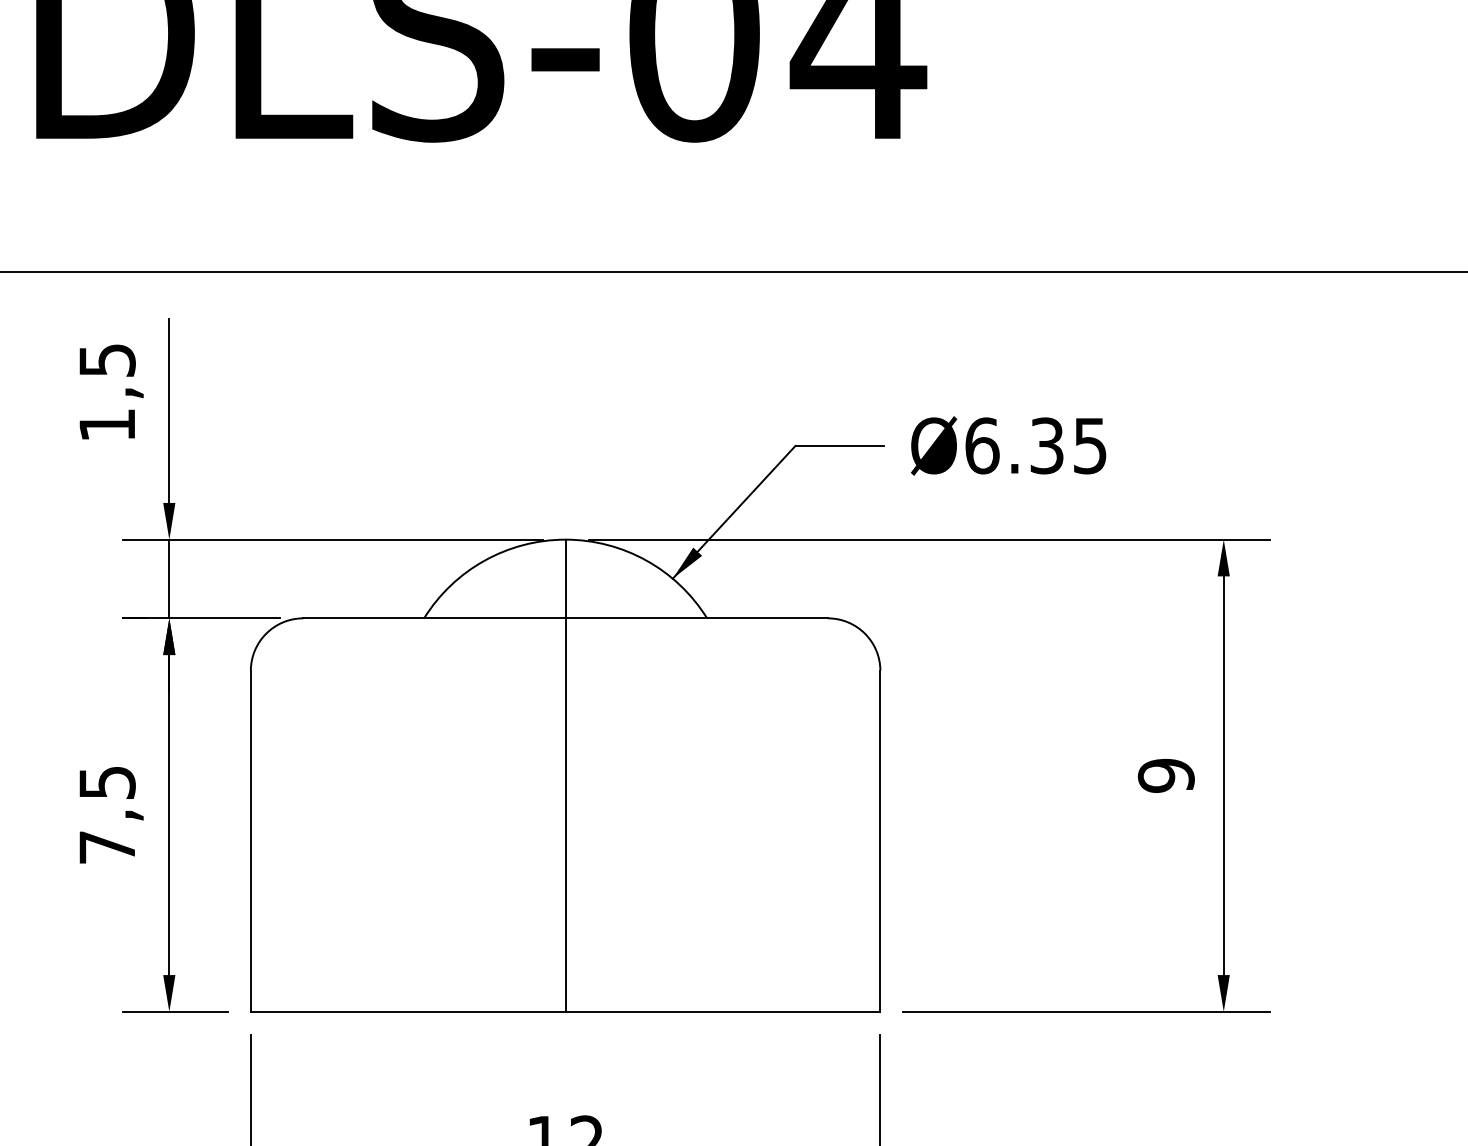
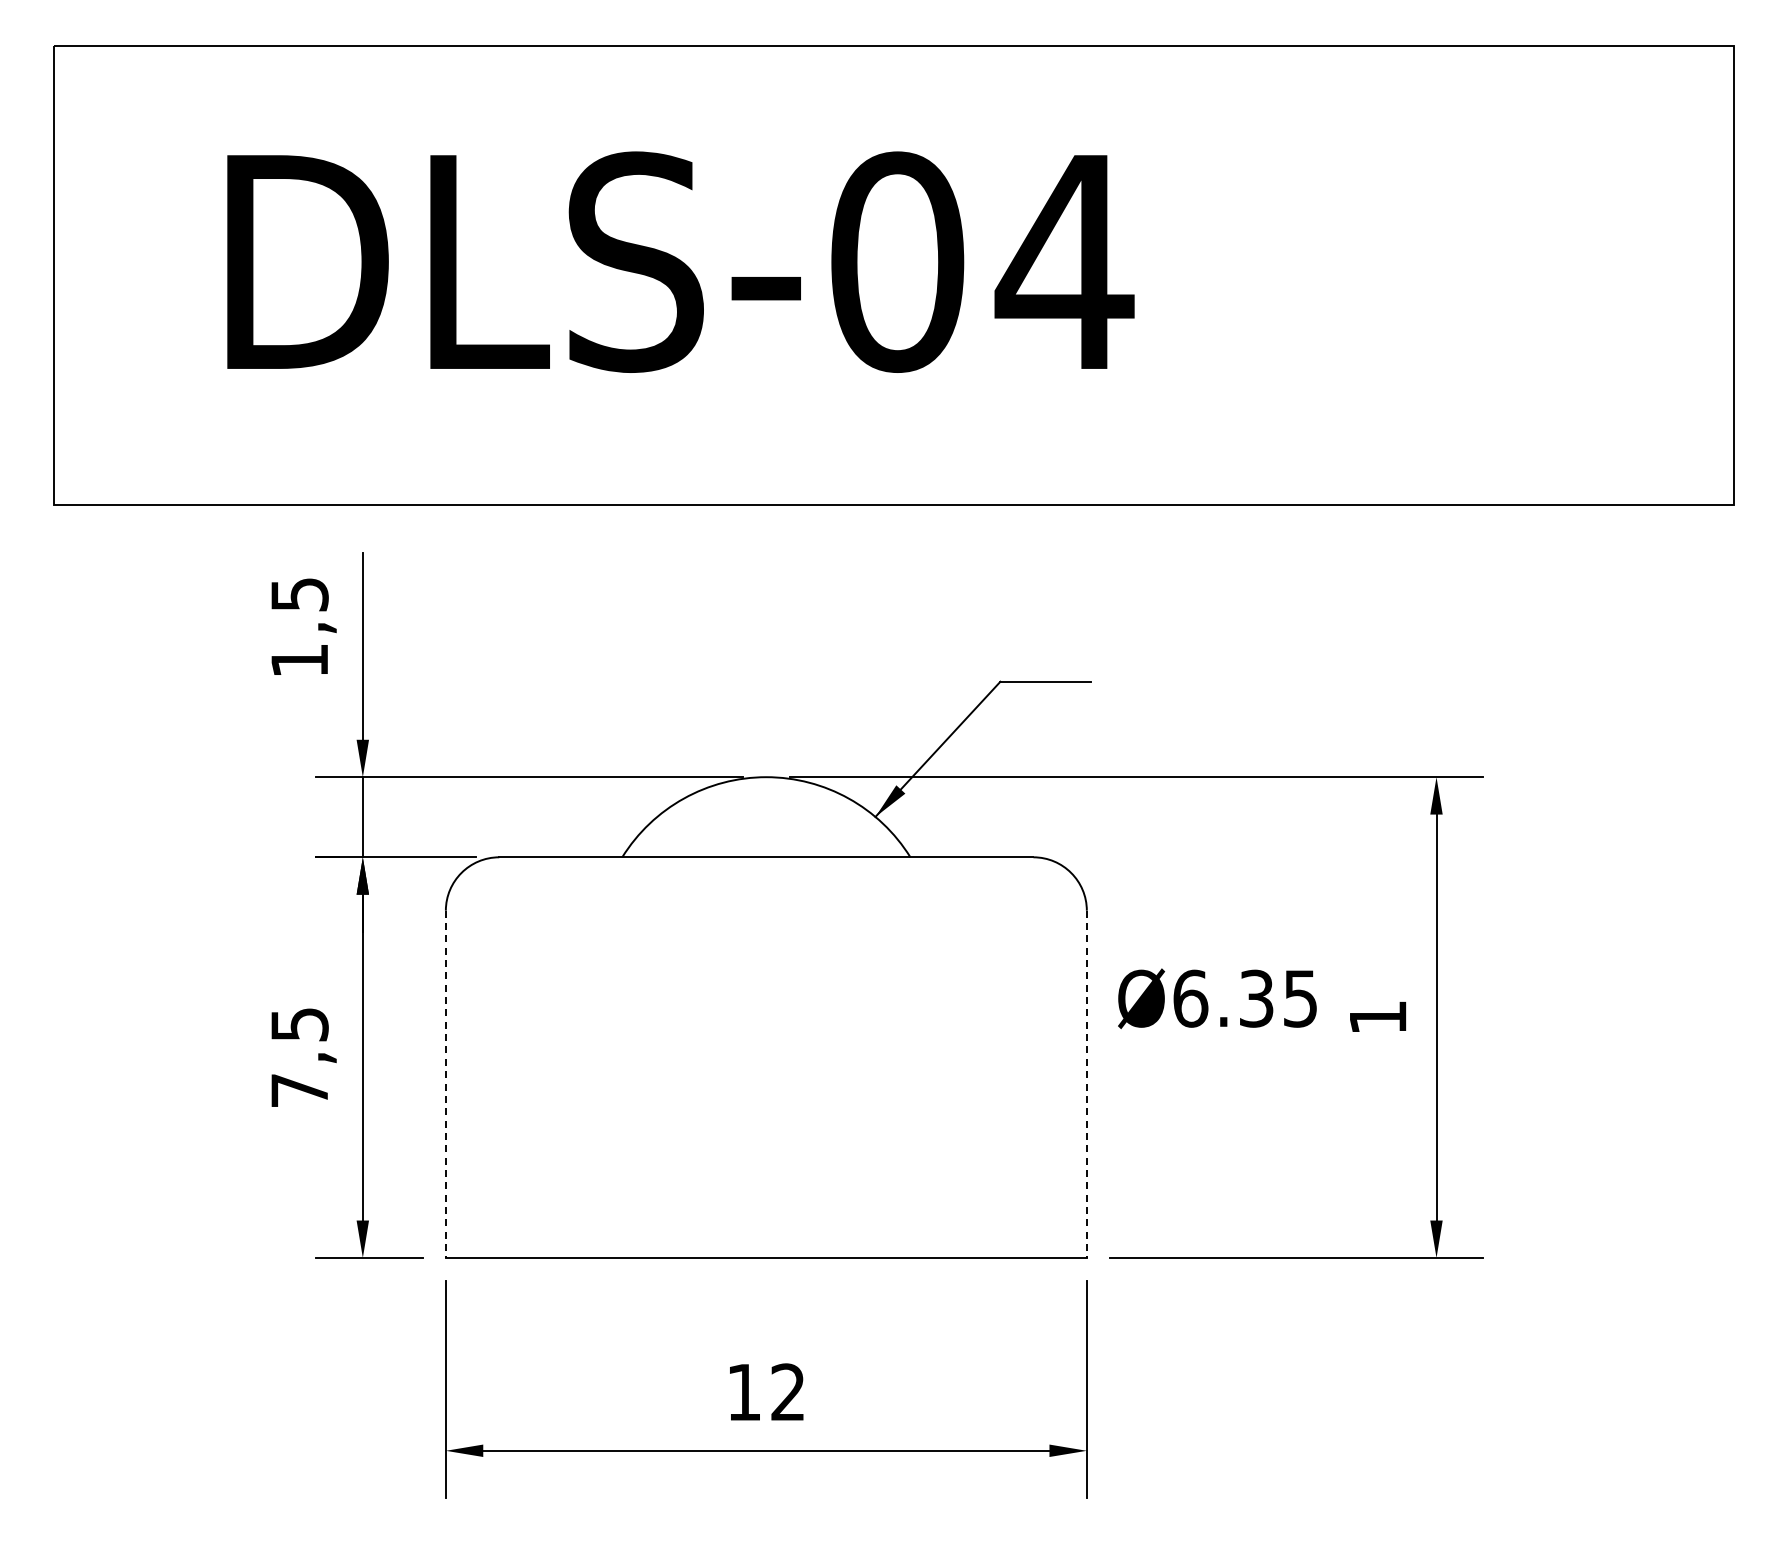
text: (1008, 445) -> (1217, 998), moved
line: (565, 775) -> (766, 1017), removed
text: (1166, 775) -> (1378, 1017), 9 -> 1
line: (250, 841) -> (445, 1084), solid -> dashed
line: (880, 841) -> (1086, 1084), solid -> dashed

